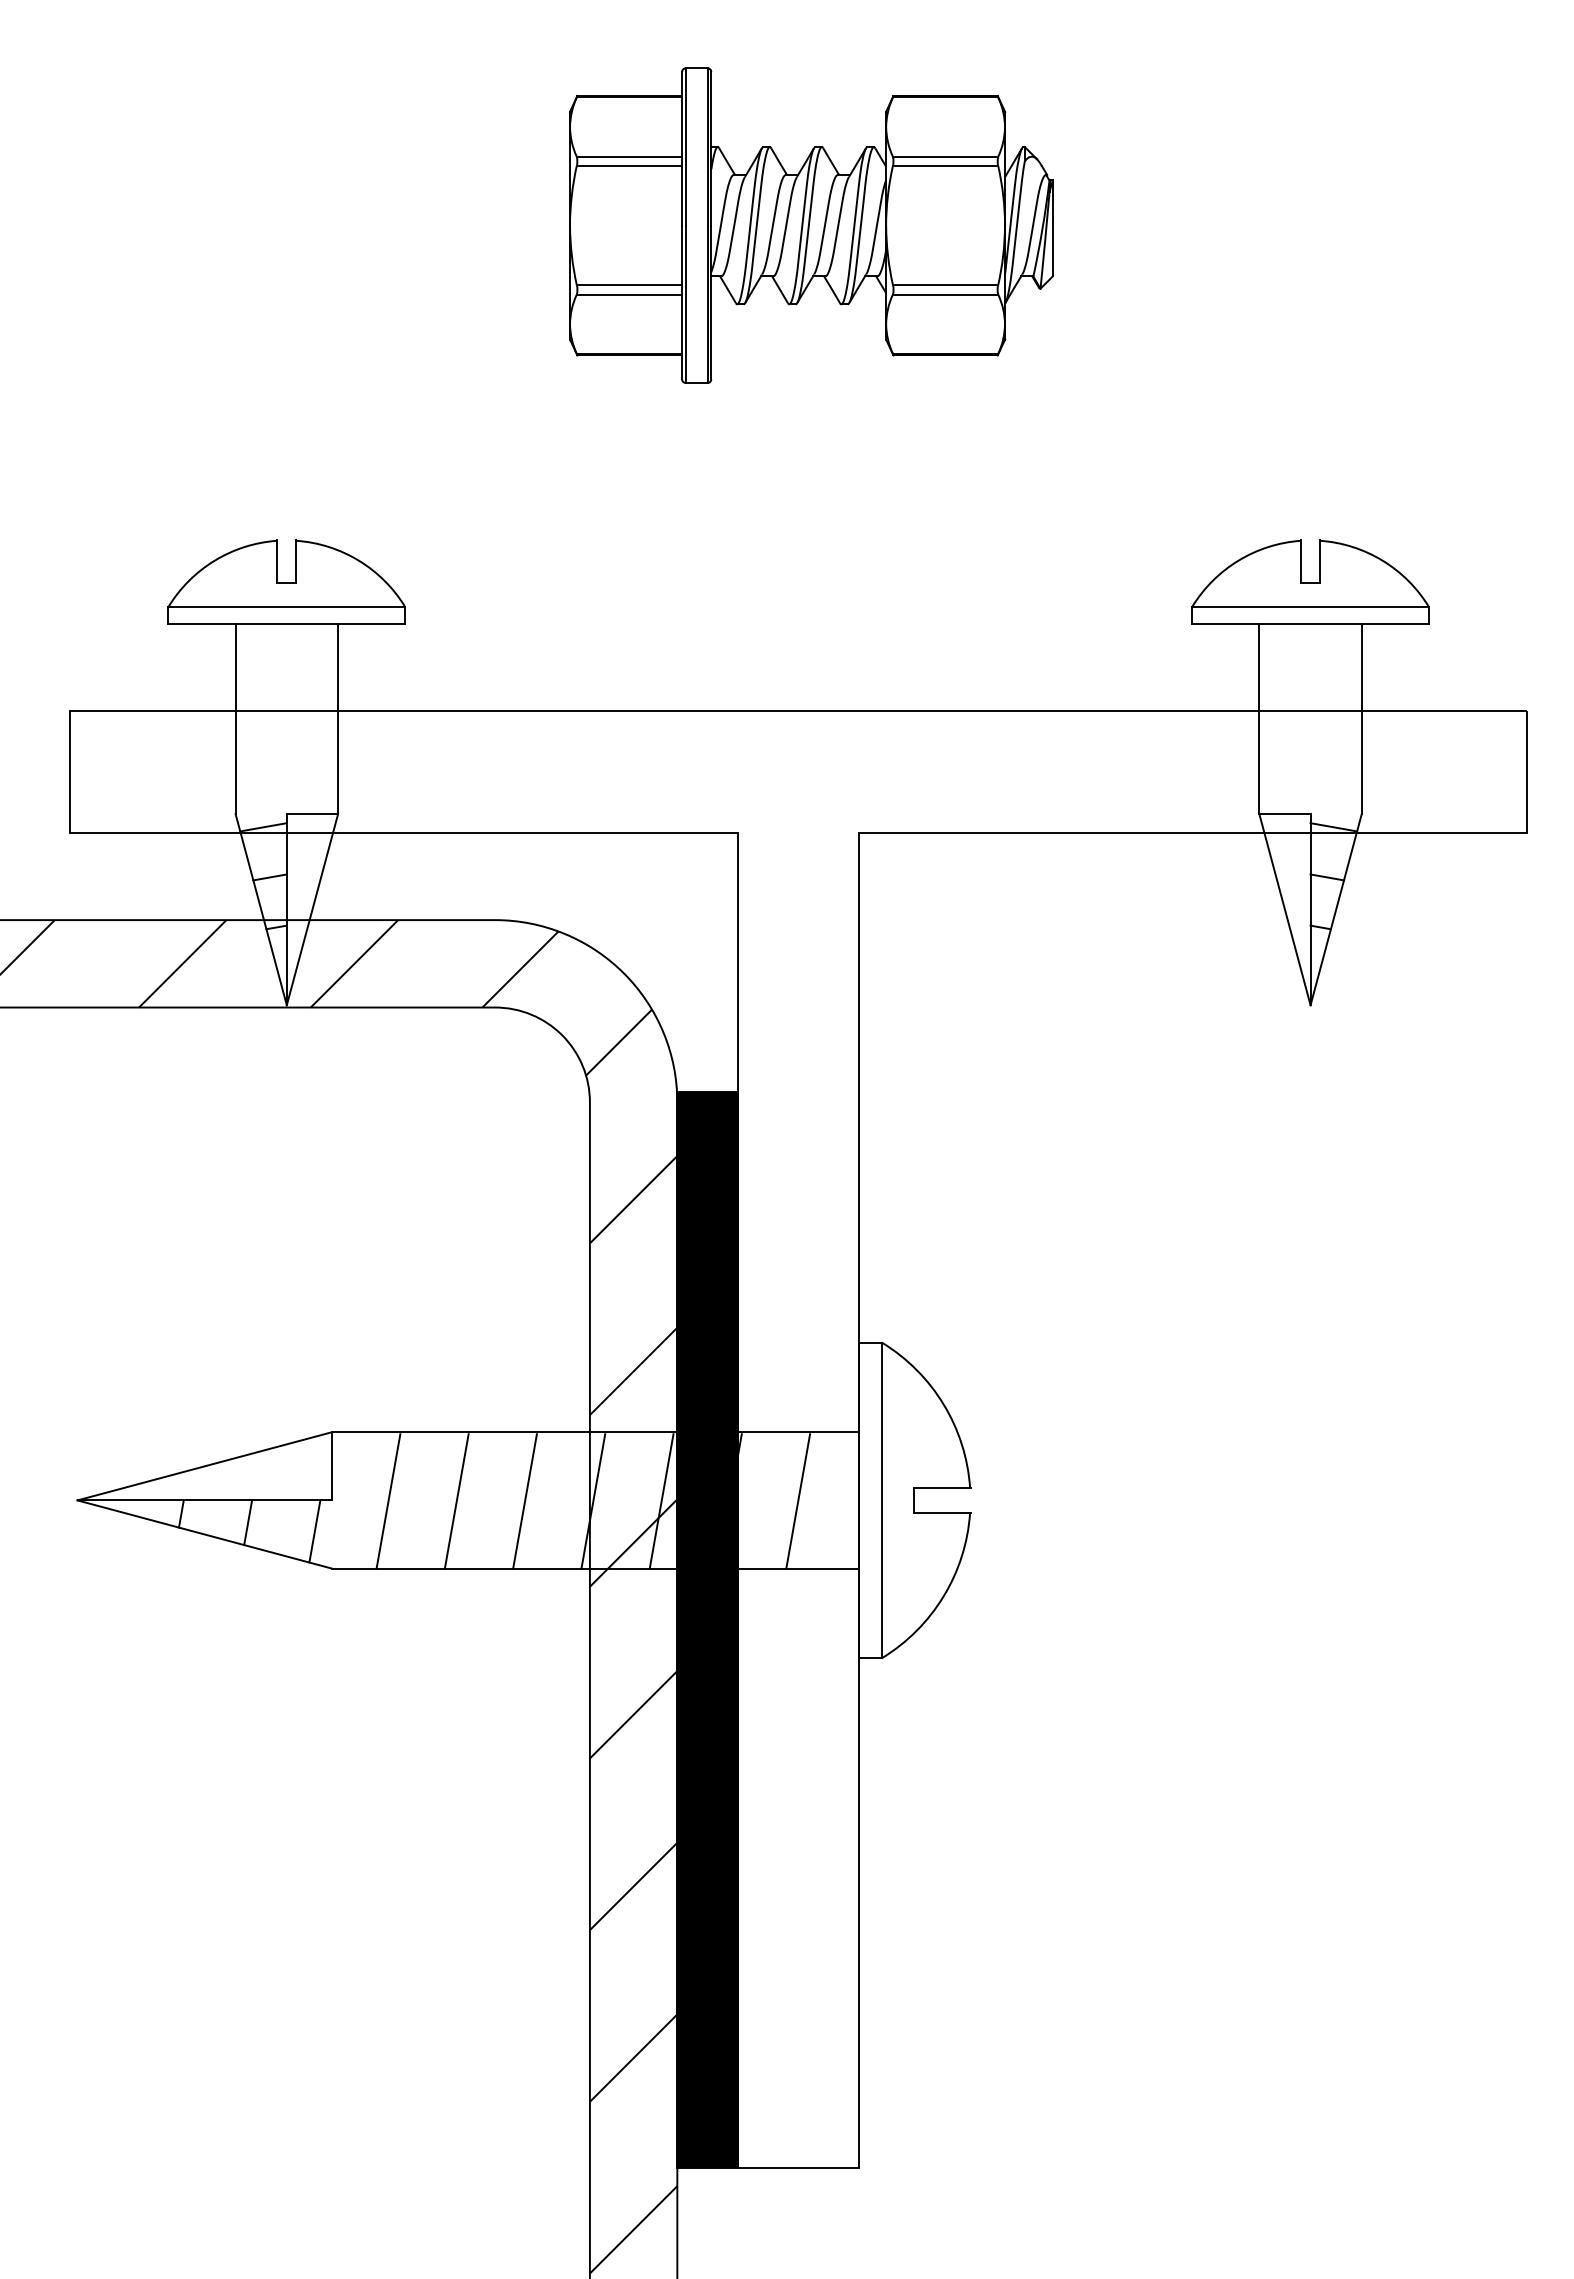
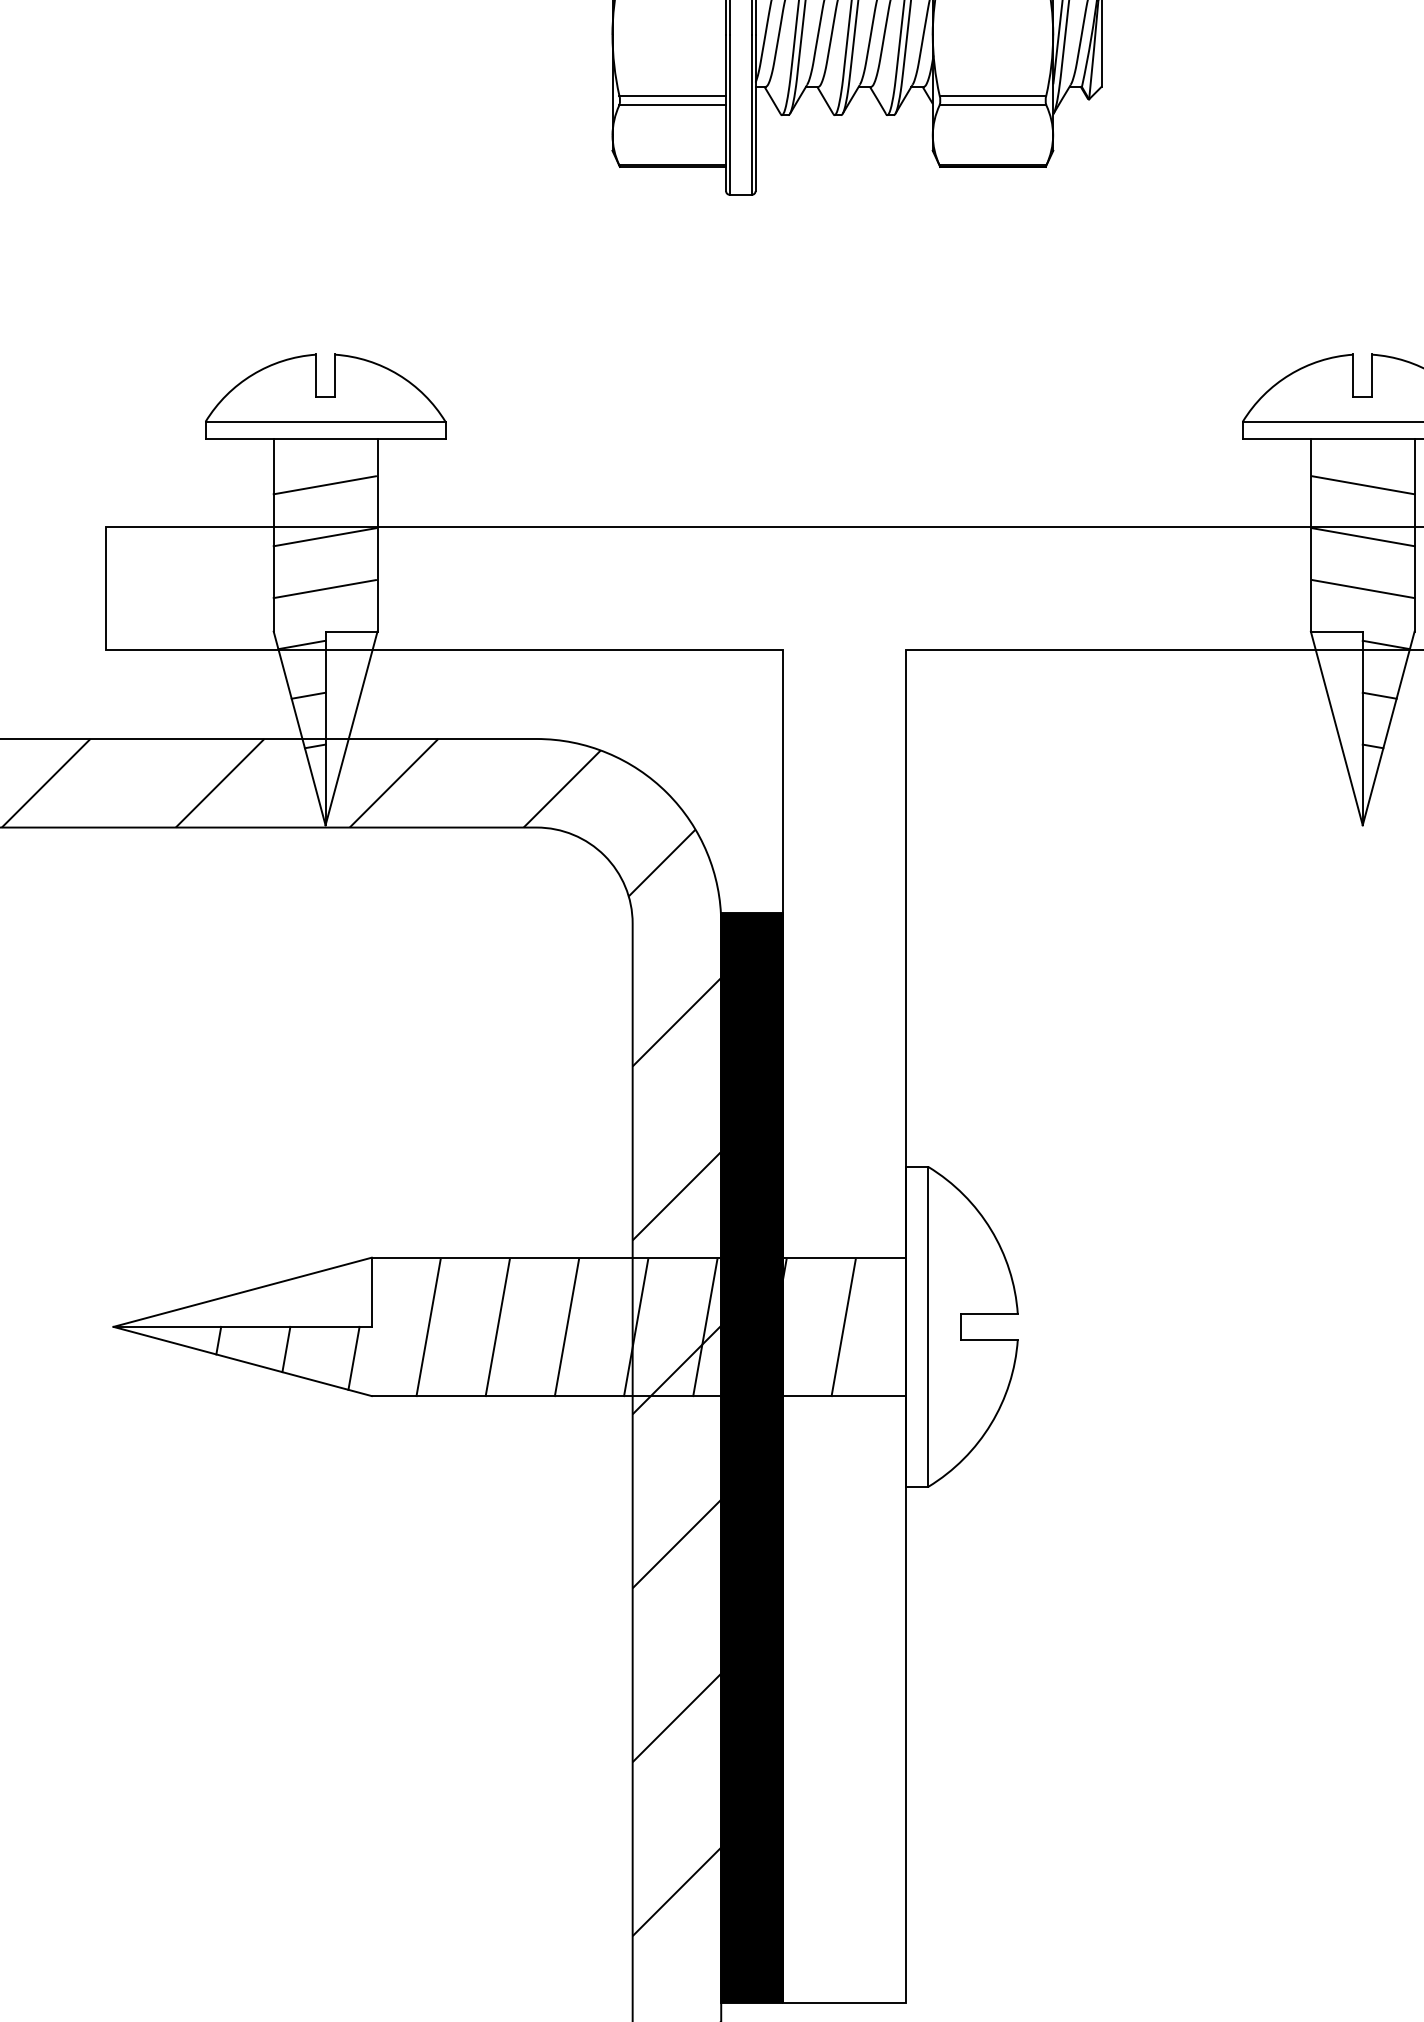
line: (285, 669) -> (324, 485), added
line: (1310, 669) -> (1362, 485), added
line: (285, 720) -> (324, 536), added
line: (1310, 720) -> (1362, 536), added
line: (285, 772) -> (324, 589), added
line: (1310, 772) -> (1362, 589), added

